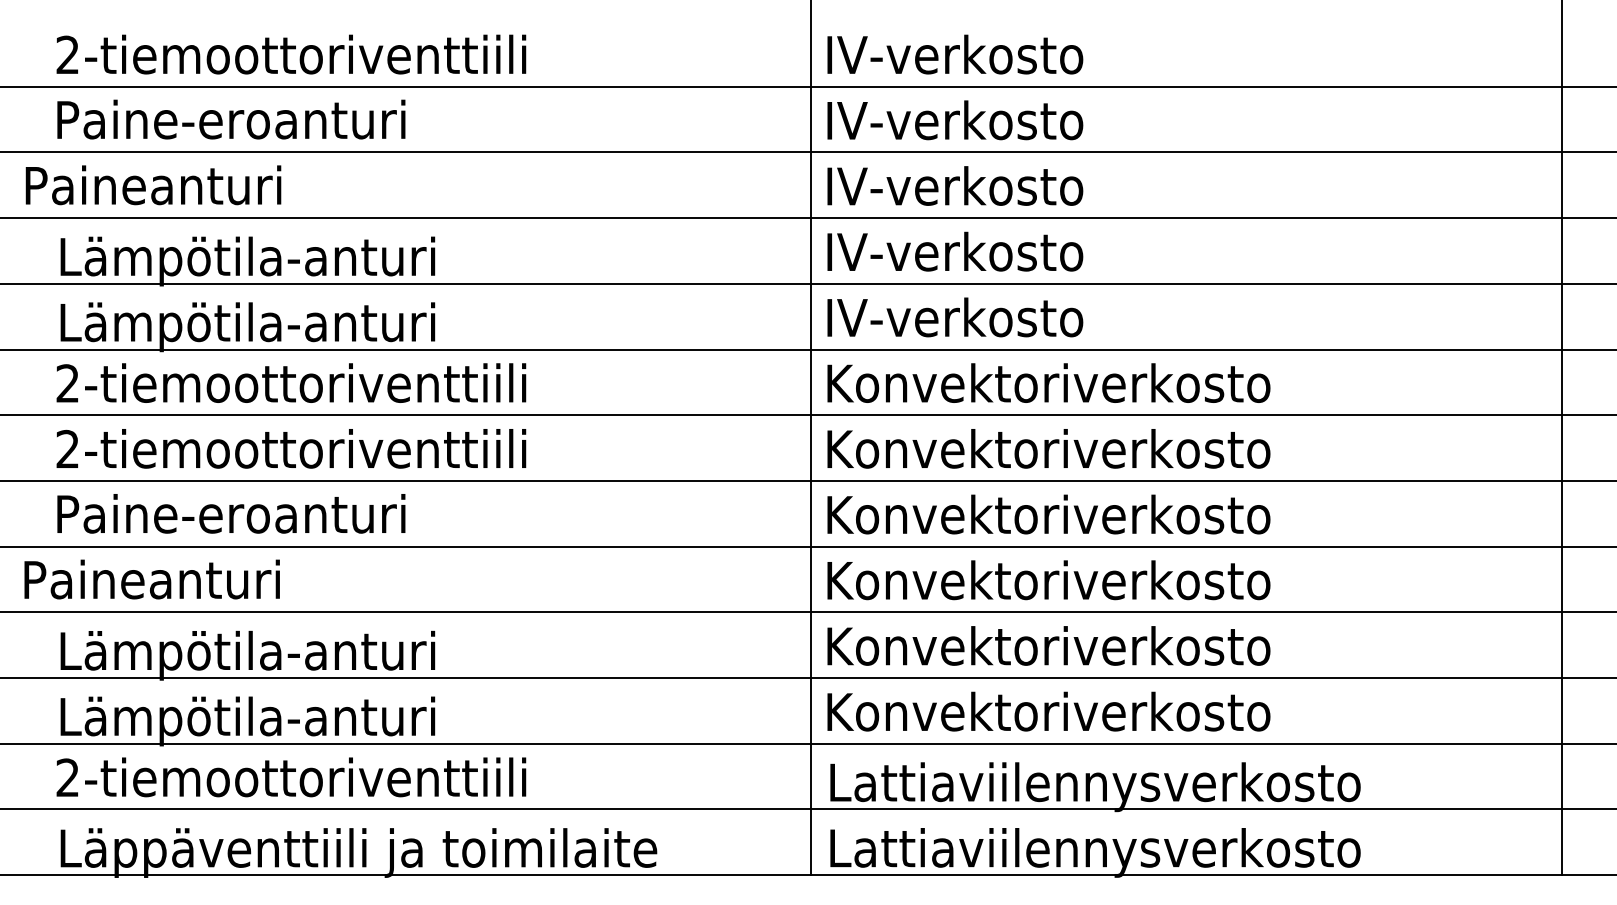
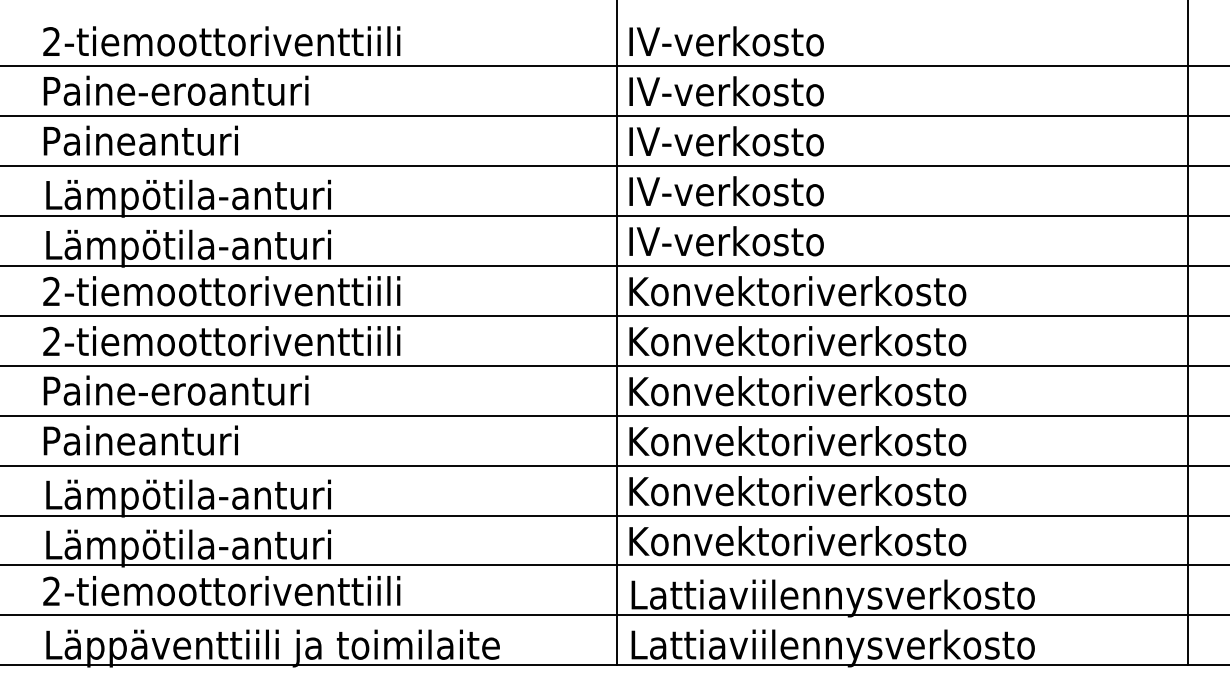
text: (152, 184) -> (140, 140), moved
text: (151, 579) -> (140, 440), moved

